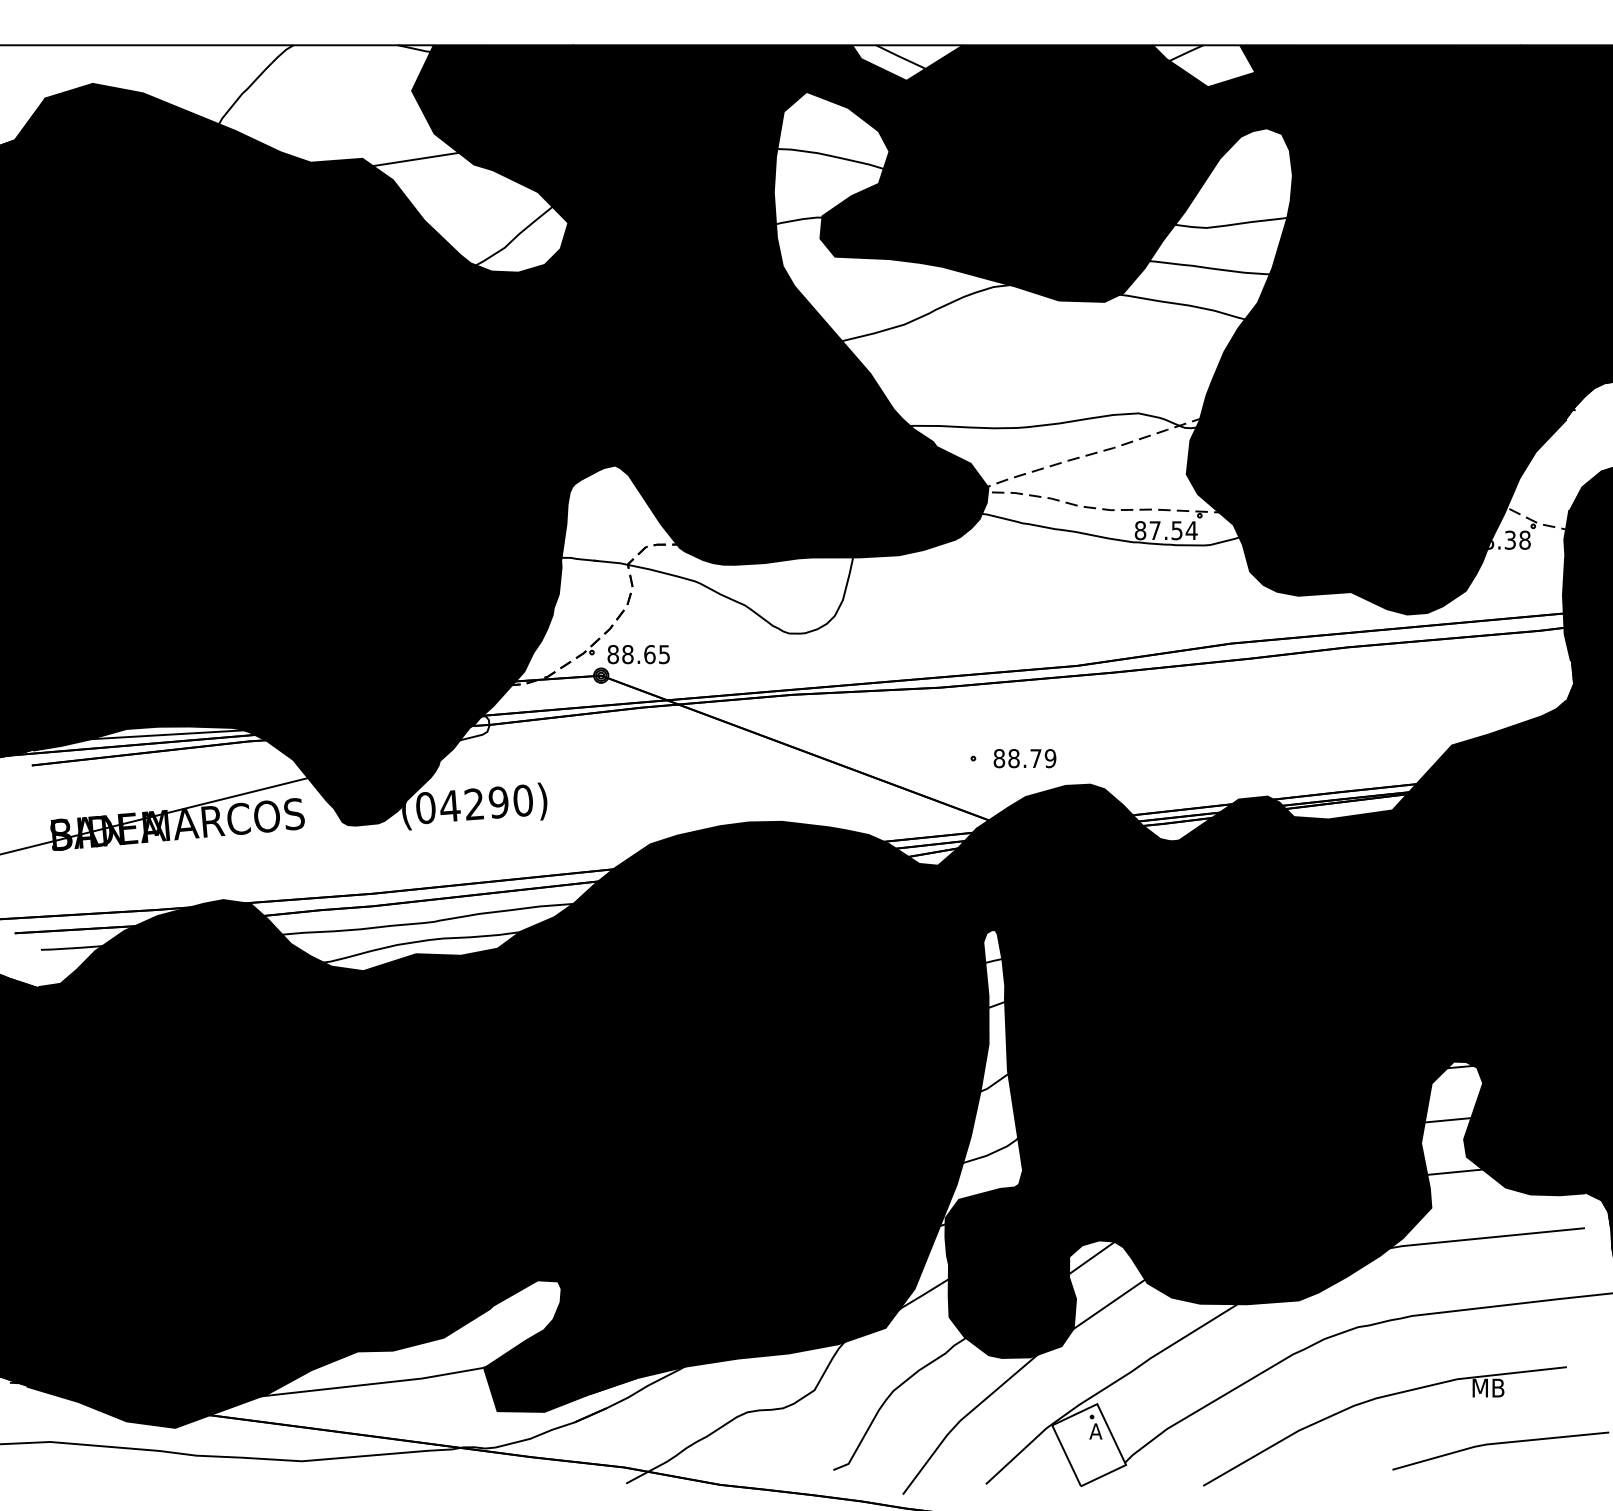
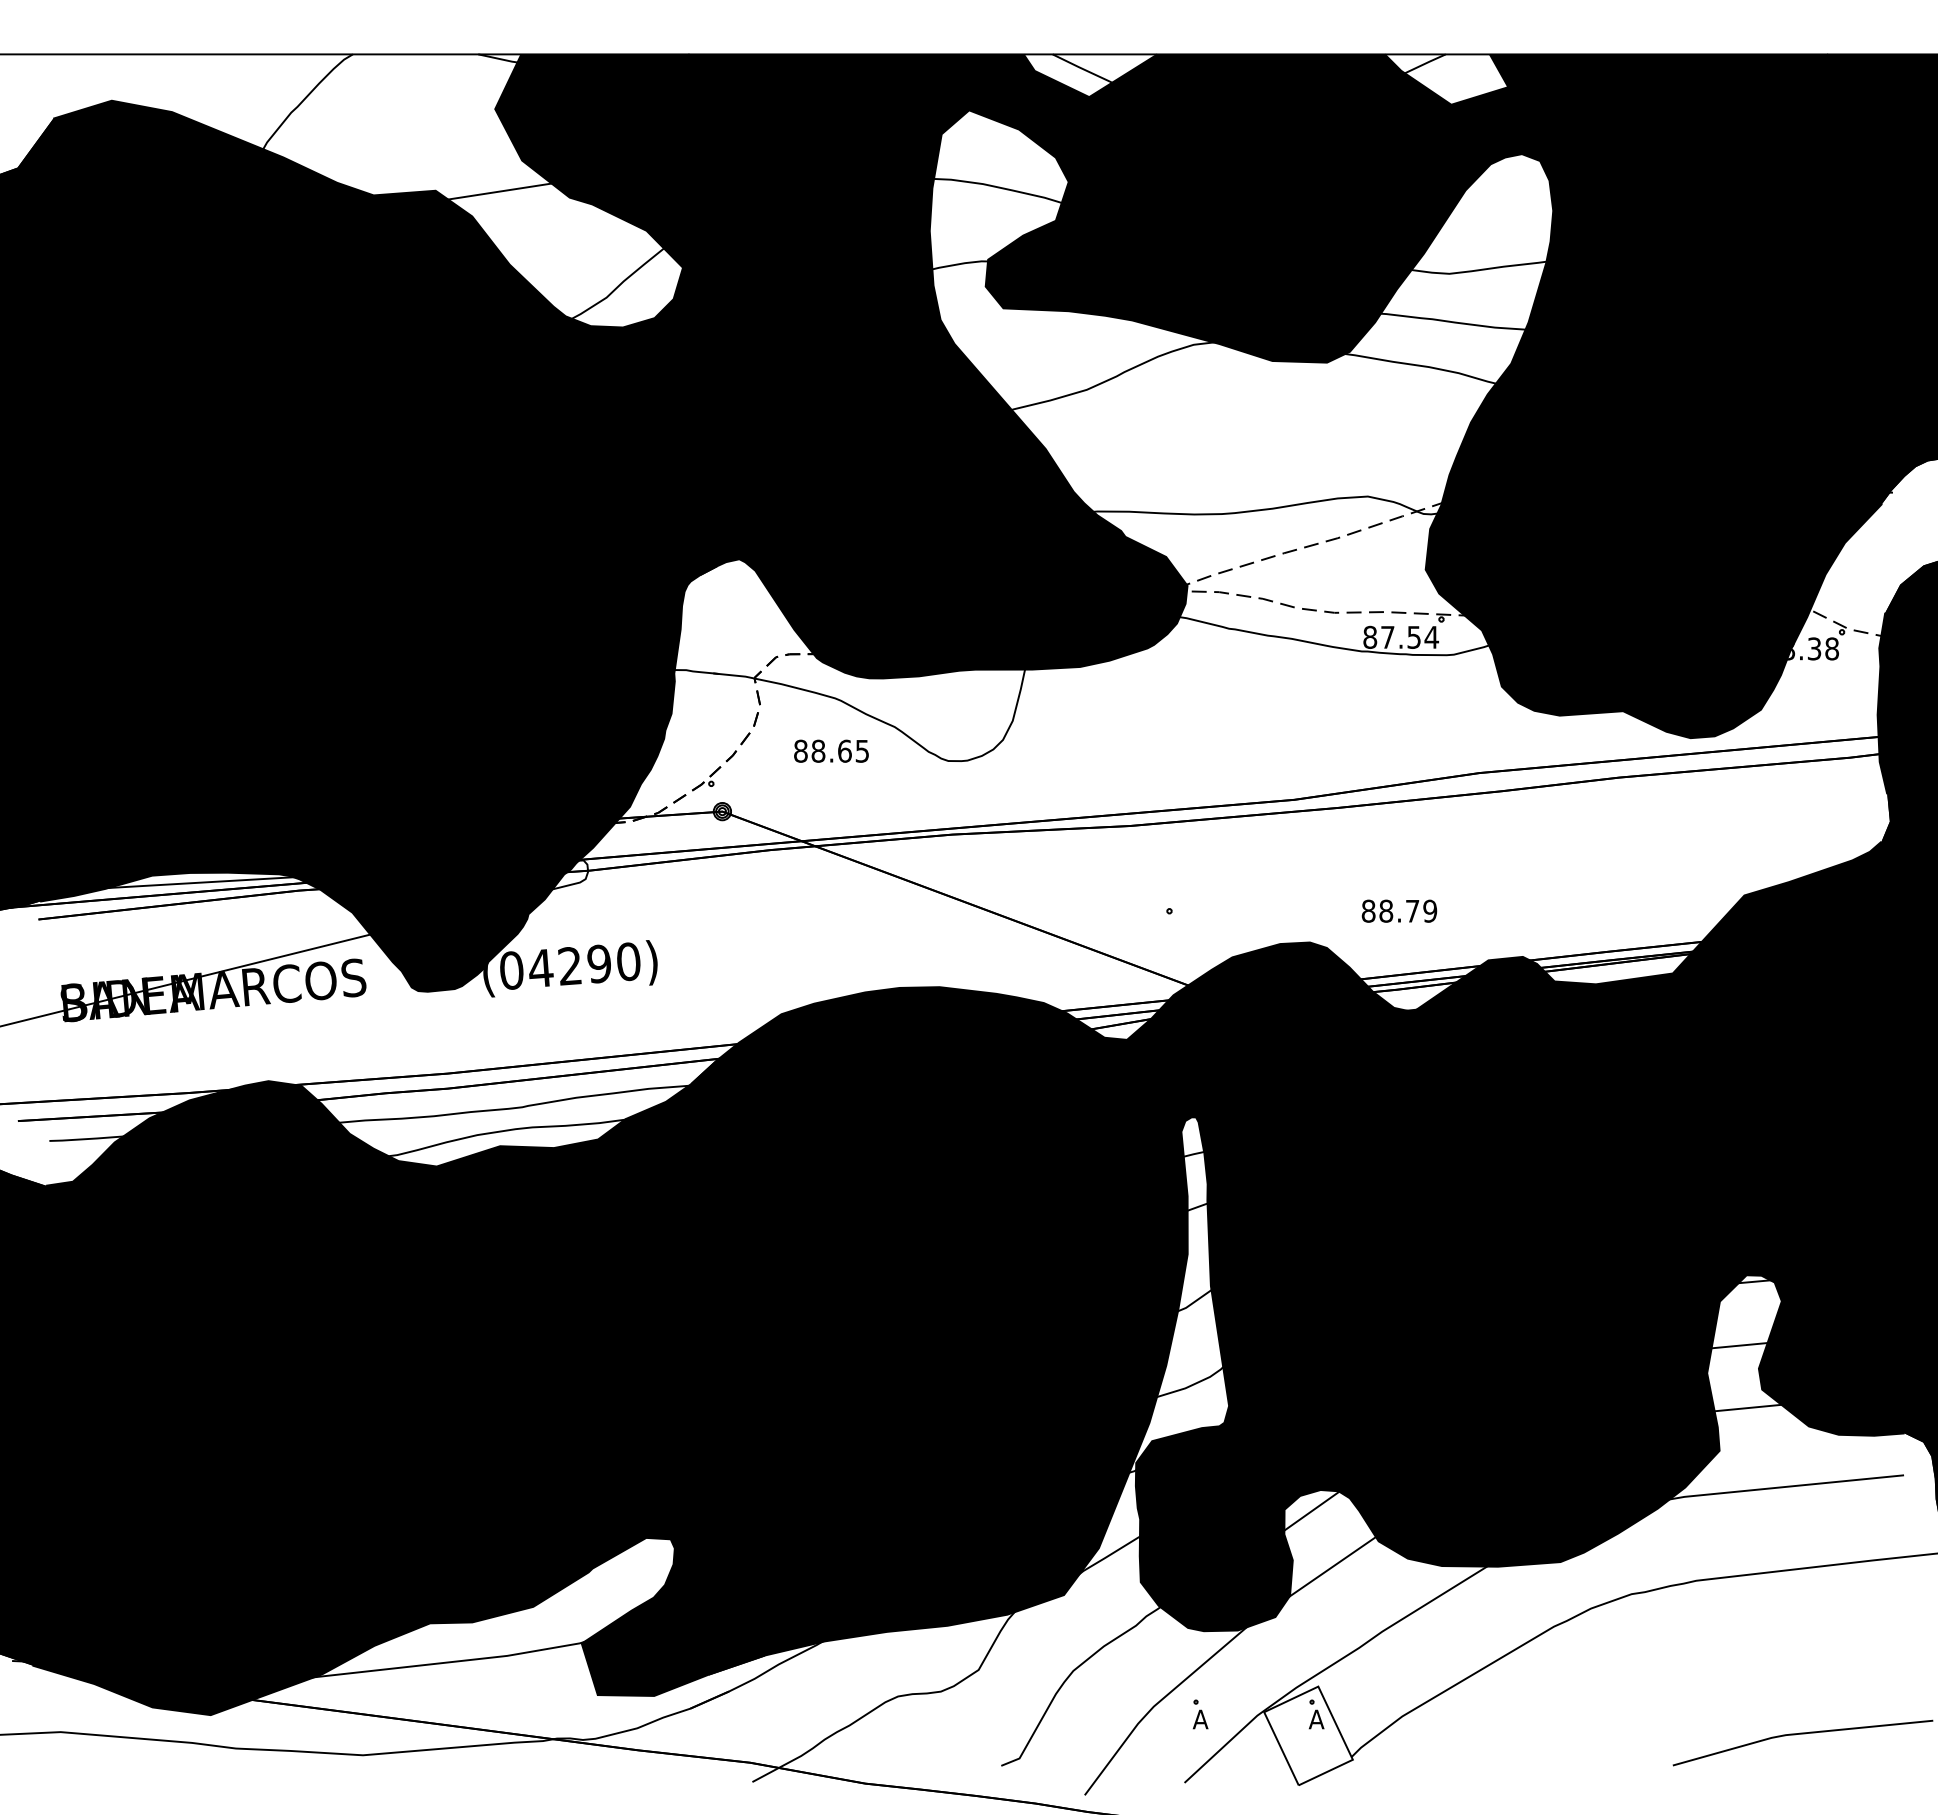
text: (638, 653) -> (831, 750), moved
text: (1025, 757) -> (1399, 910), moved
part: (1378, 1399) -> (1655, 1680), removed
part: (999, 1427) -> (1200, 1714), added

